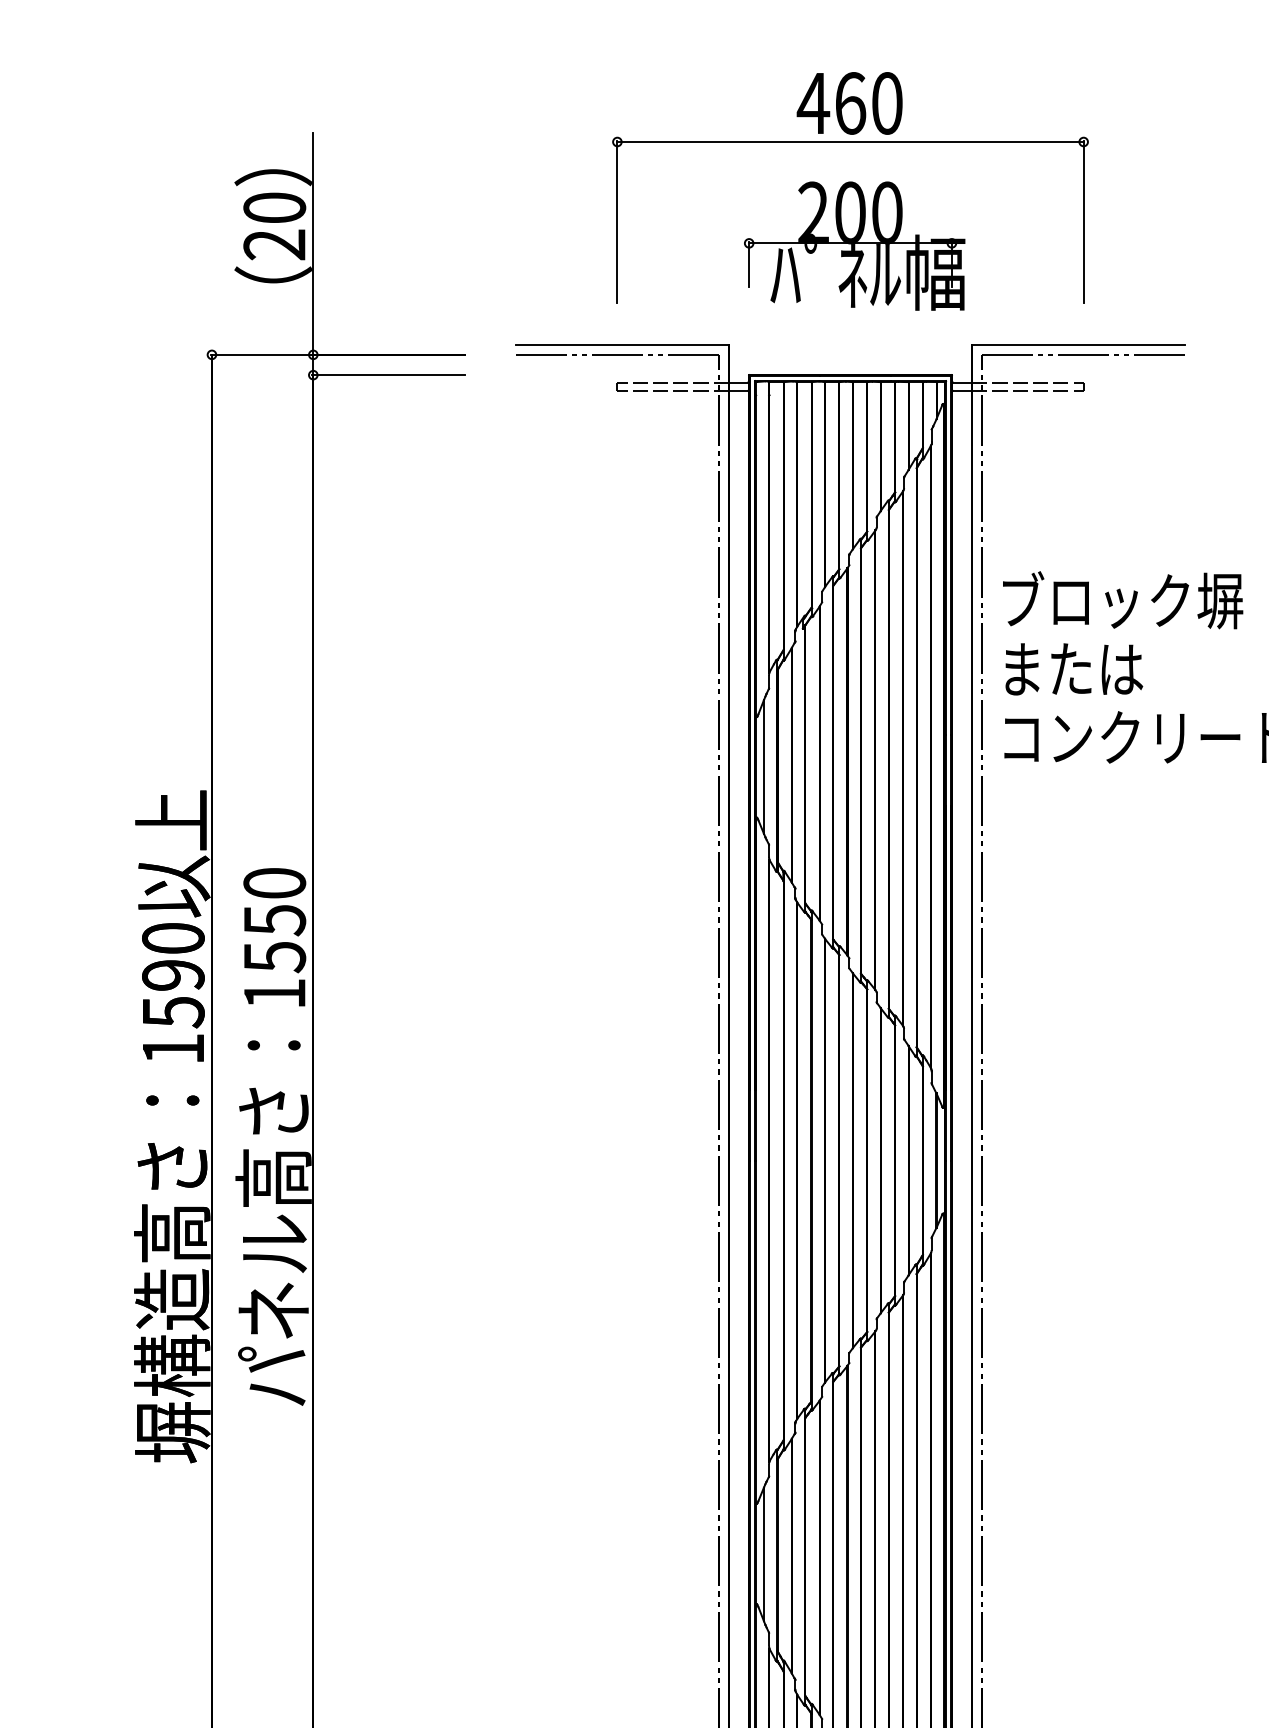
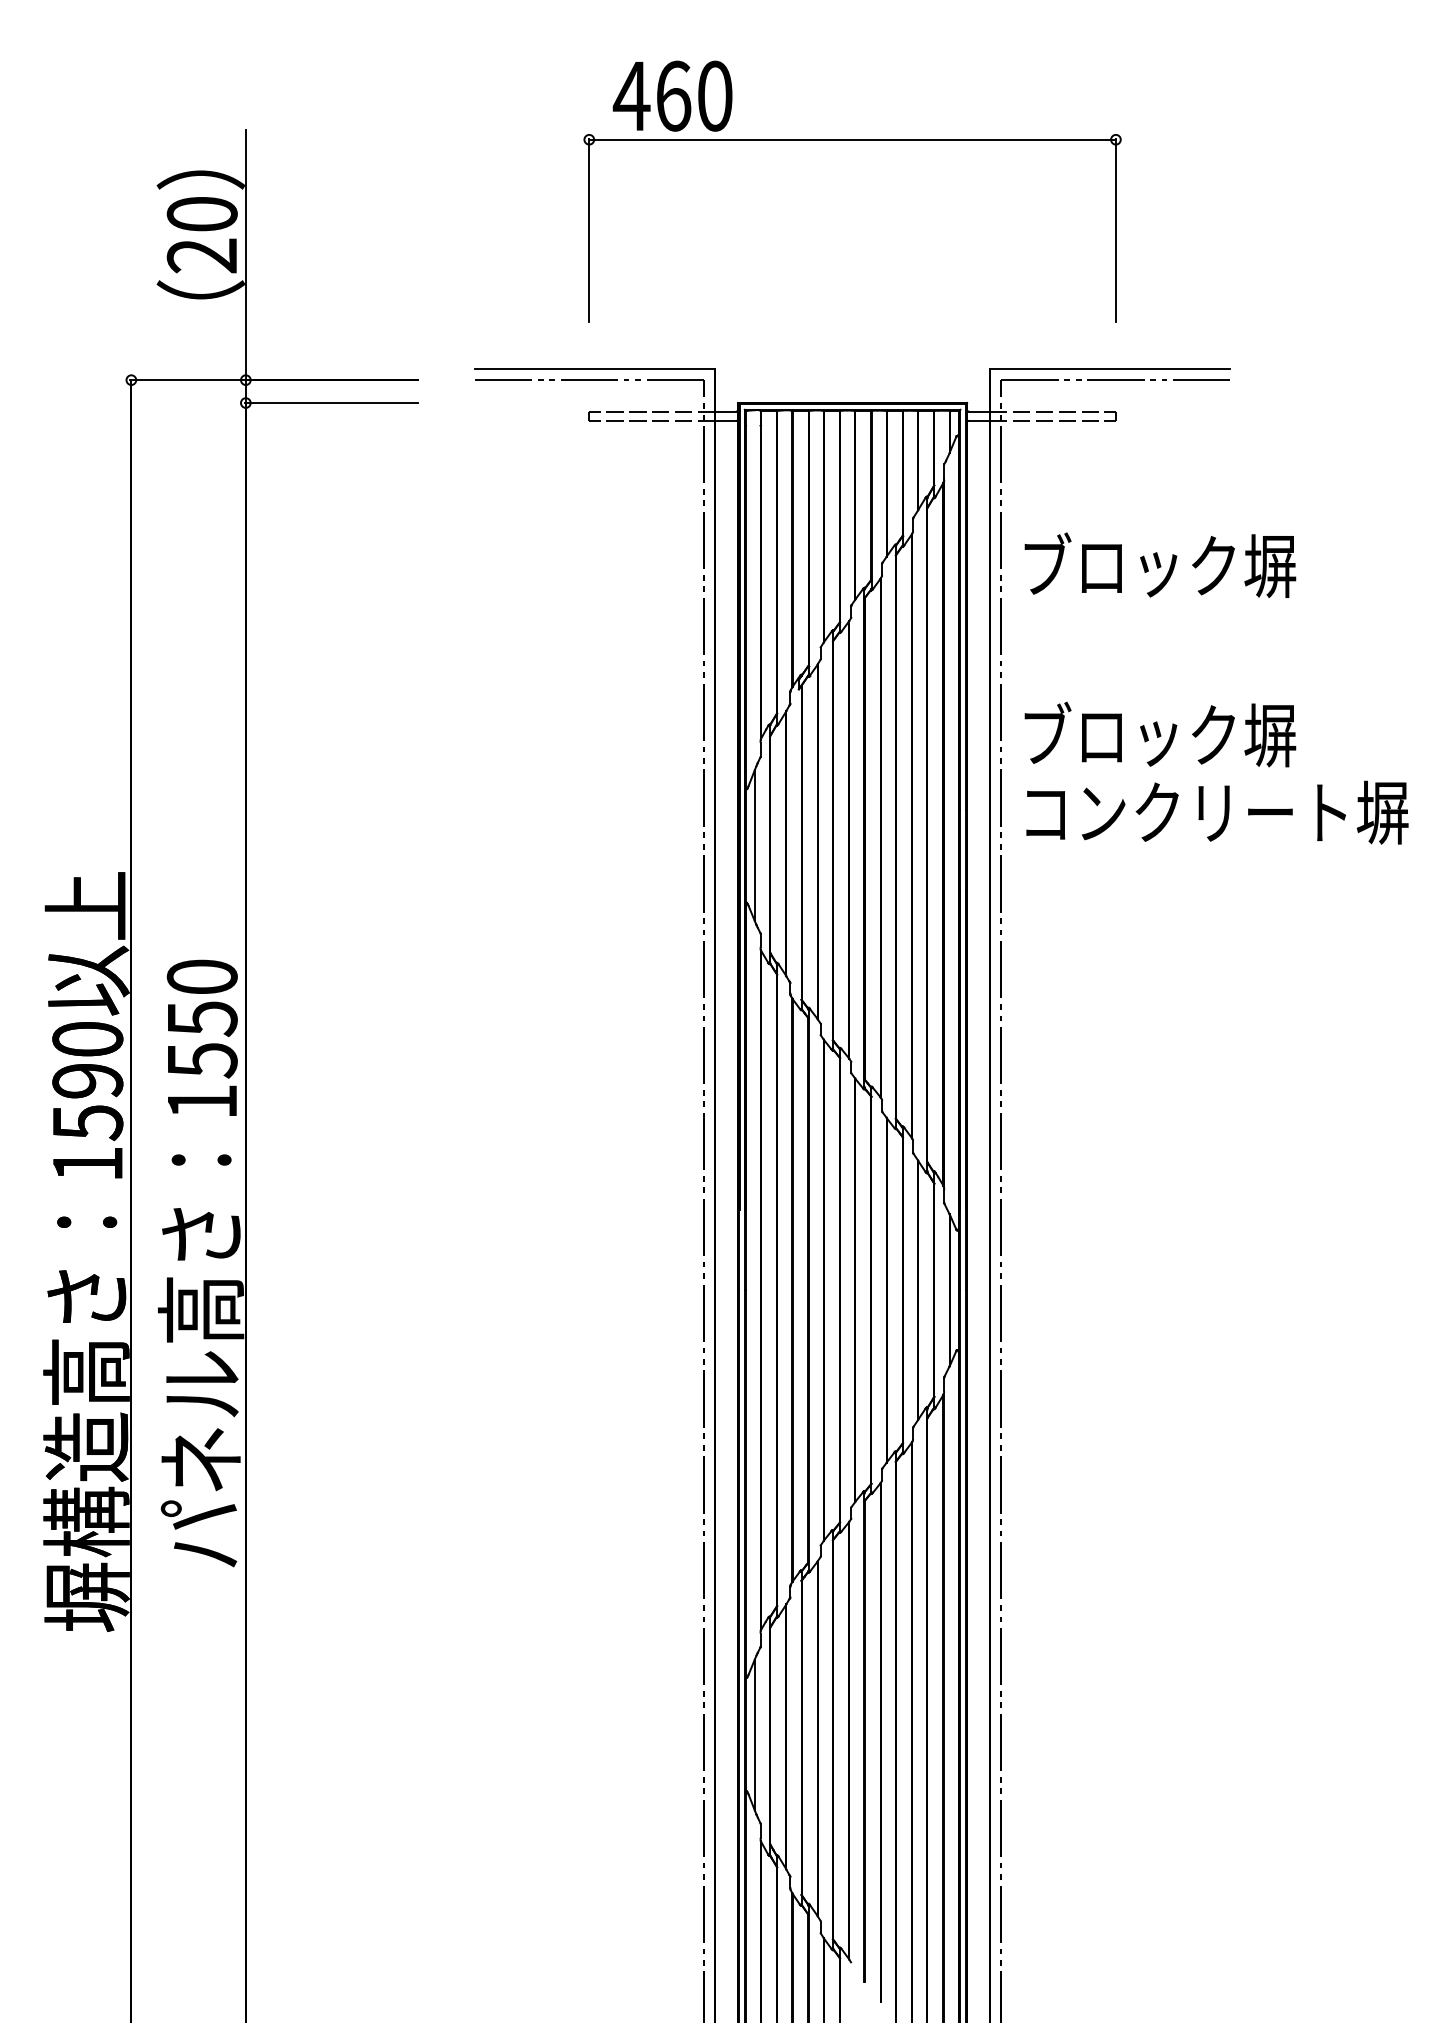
text: (849, 102) -> (672, 95), moved
part: (854, 246) -> (857, 257), removed
text: (1123, 599) -> (1160, 564), moved
text: (1123, 668) -> (1160, 734), または -> ブロック塀

